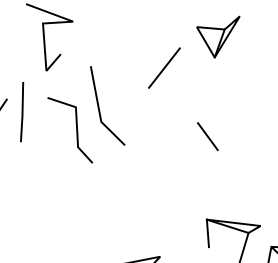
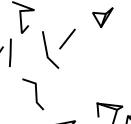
line: (164, 66) -> (67, 38), moved
line: (75, 130) -> (35, 94), moved
line: (206, 136) -> (97, 64), removed

